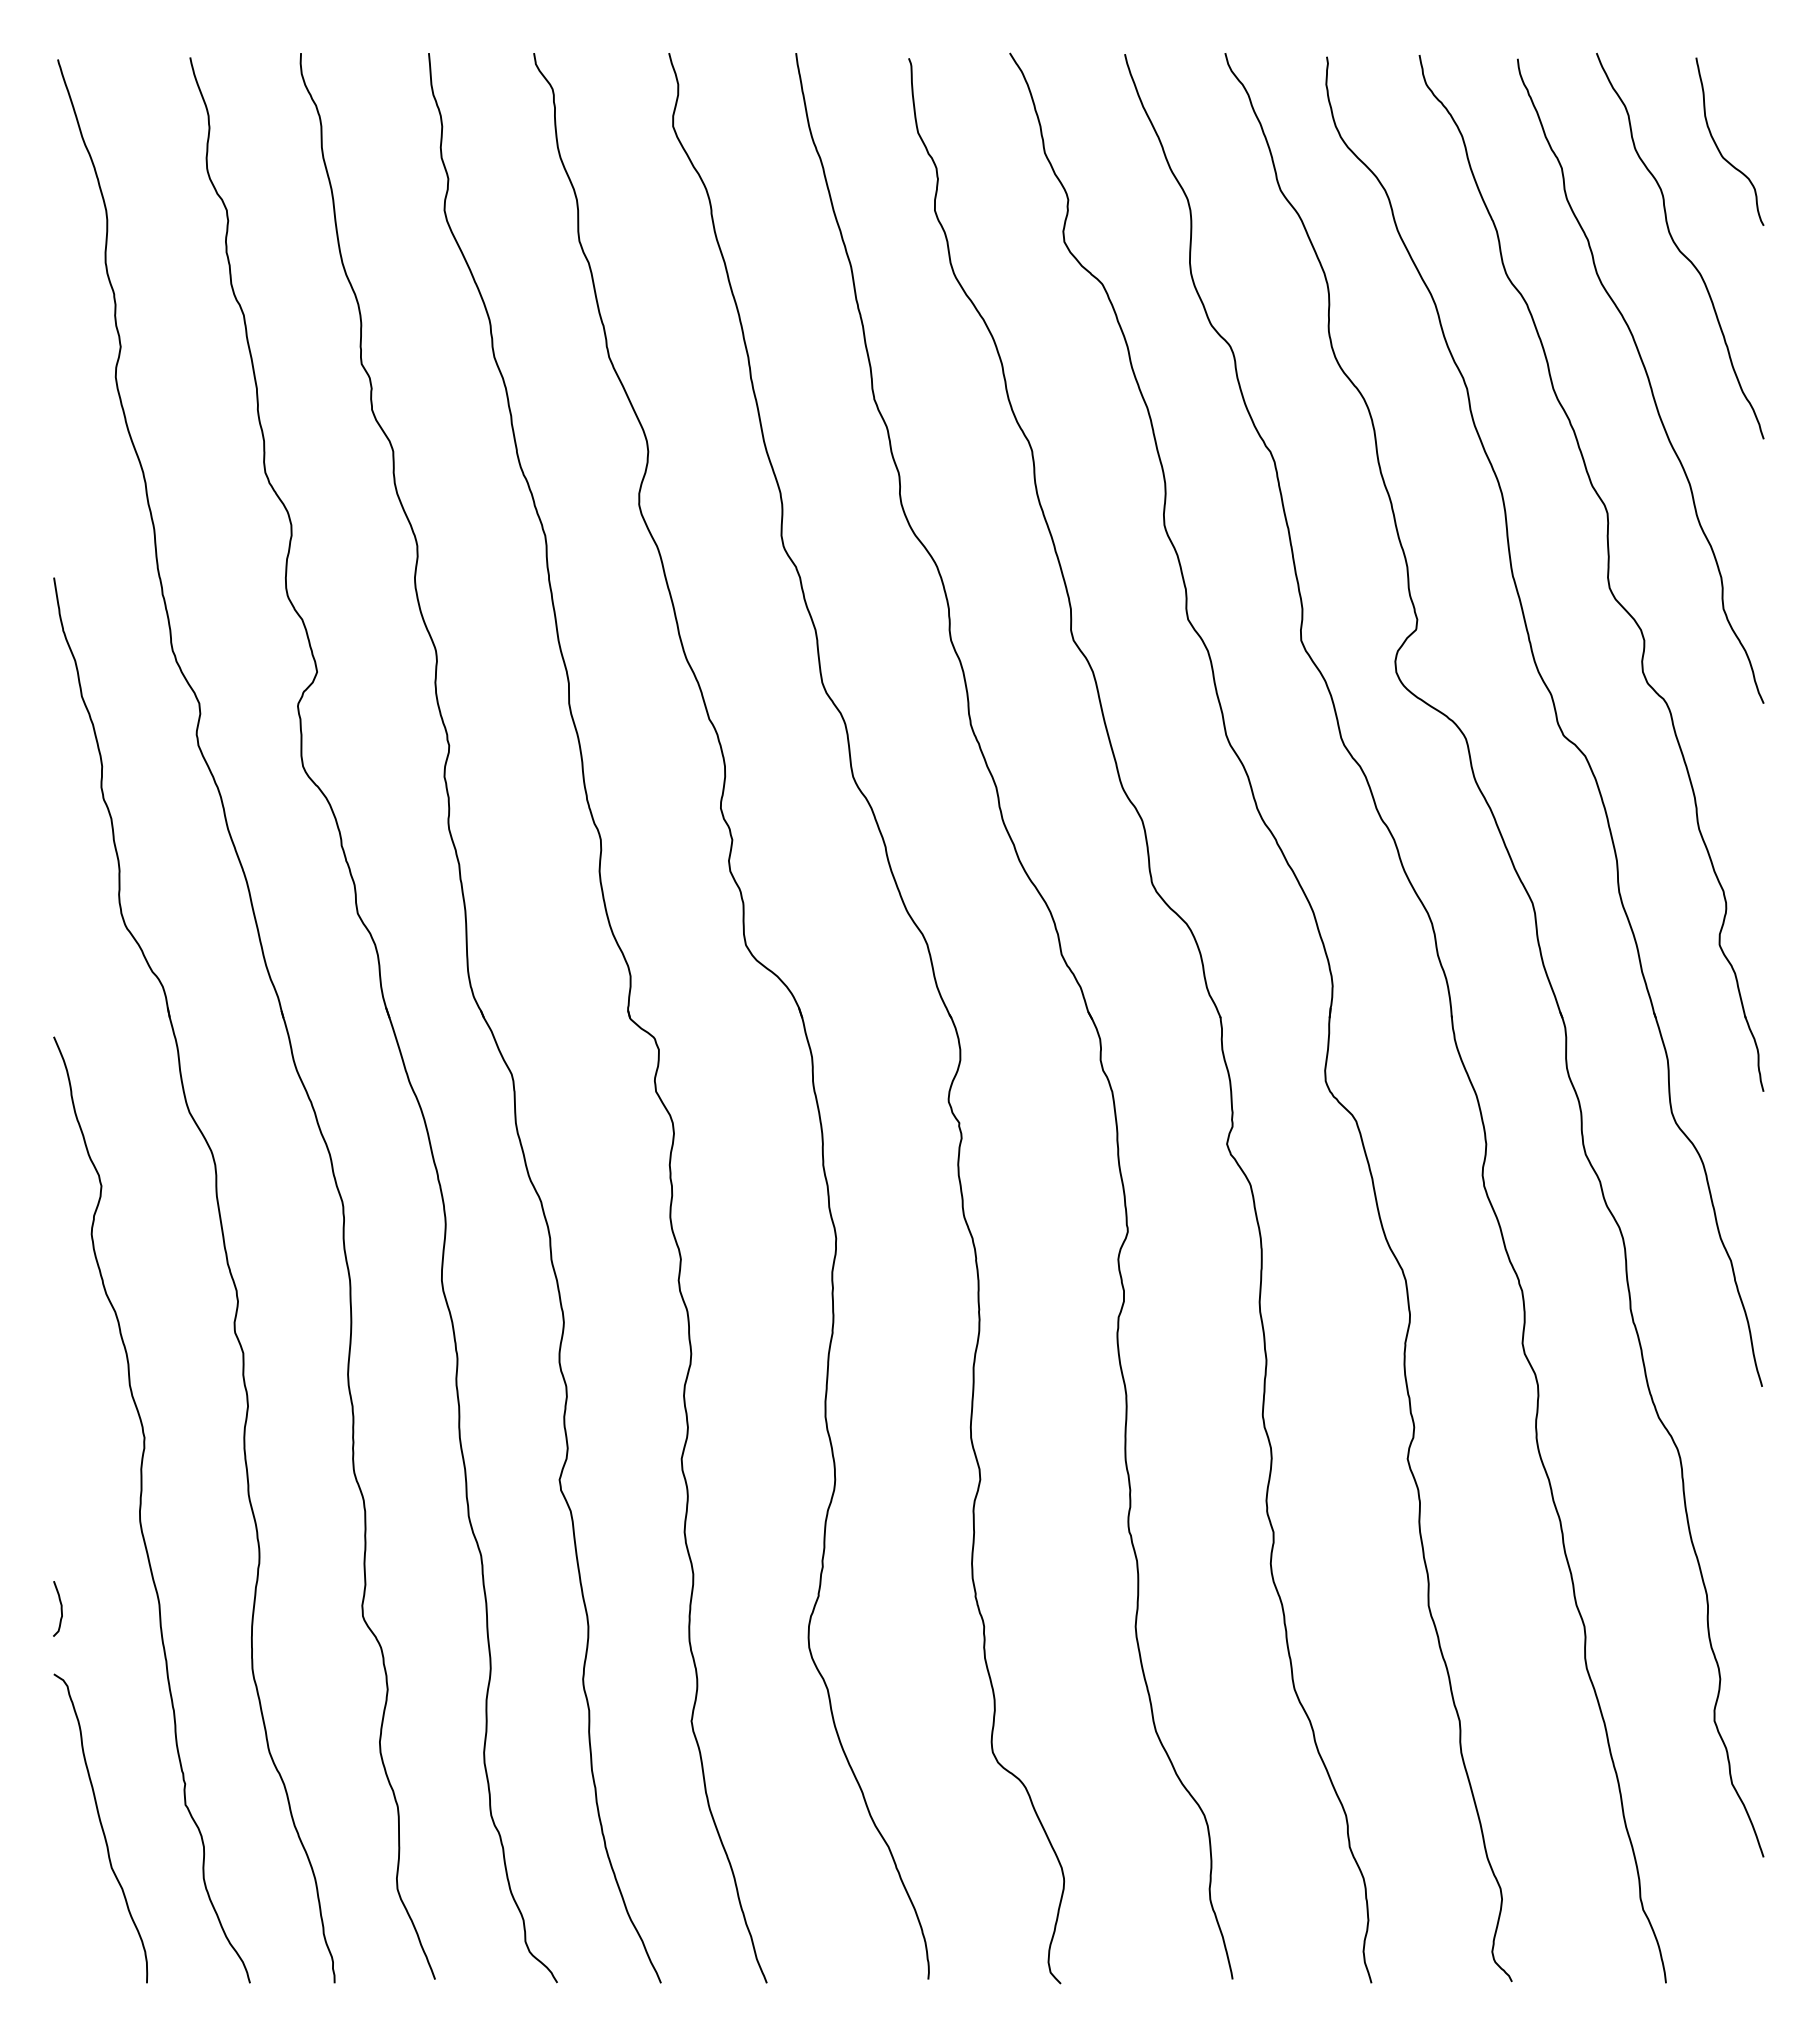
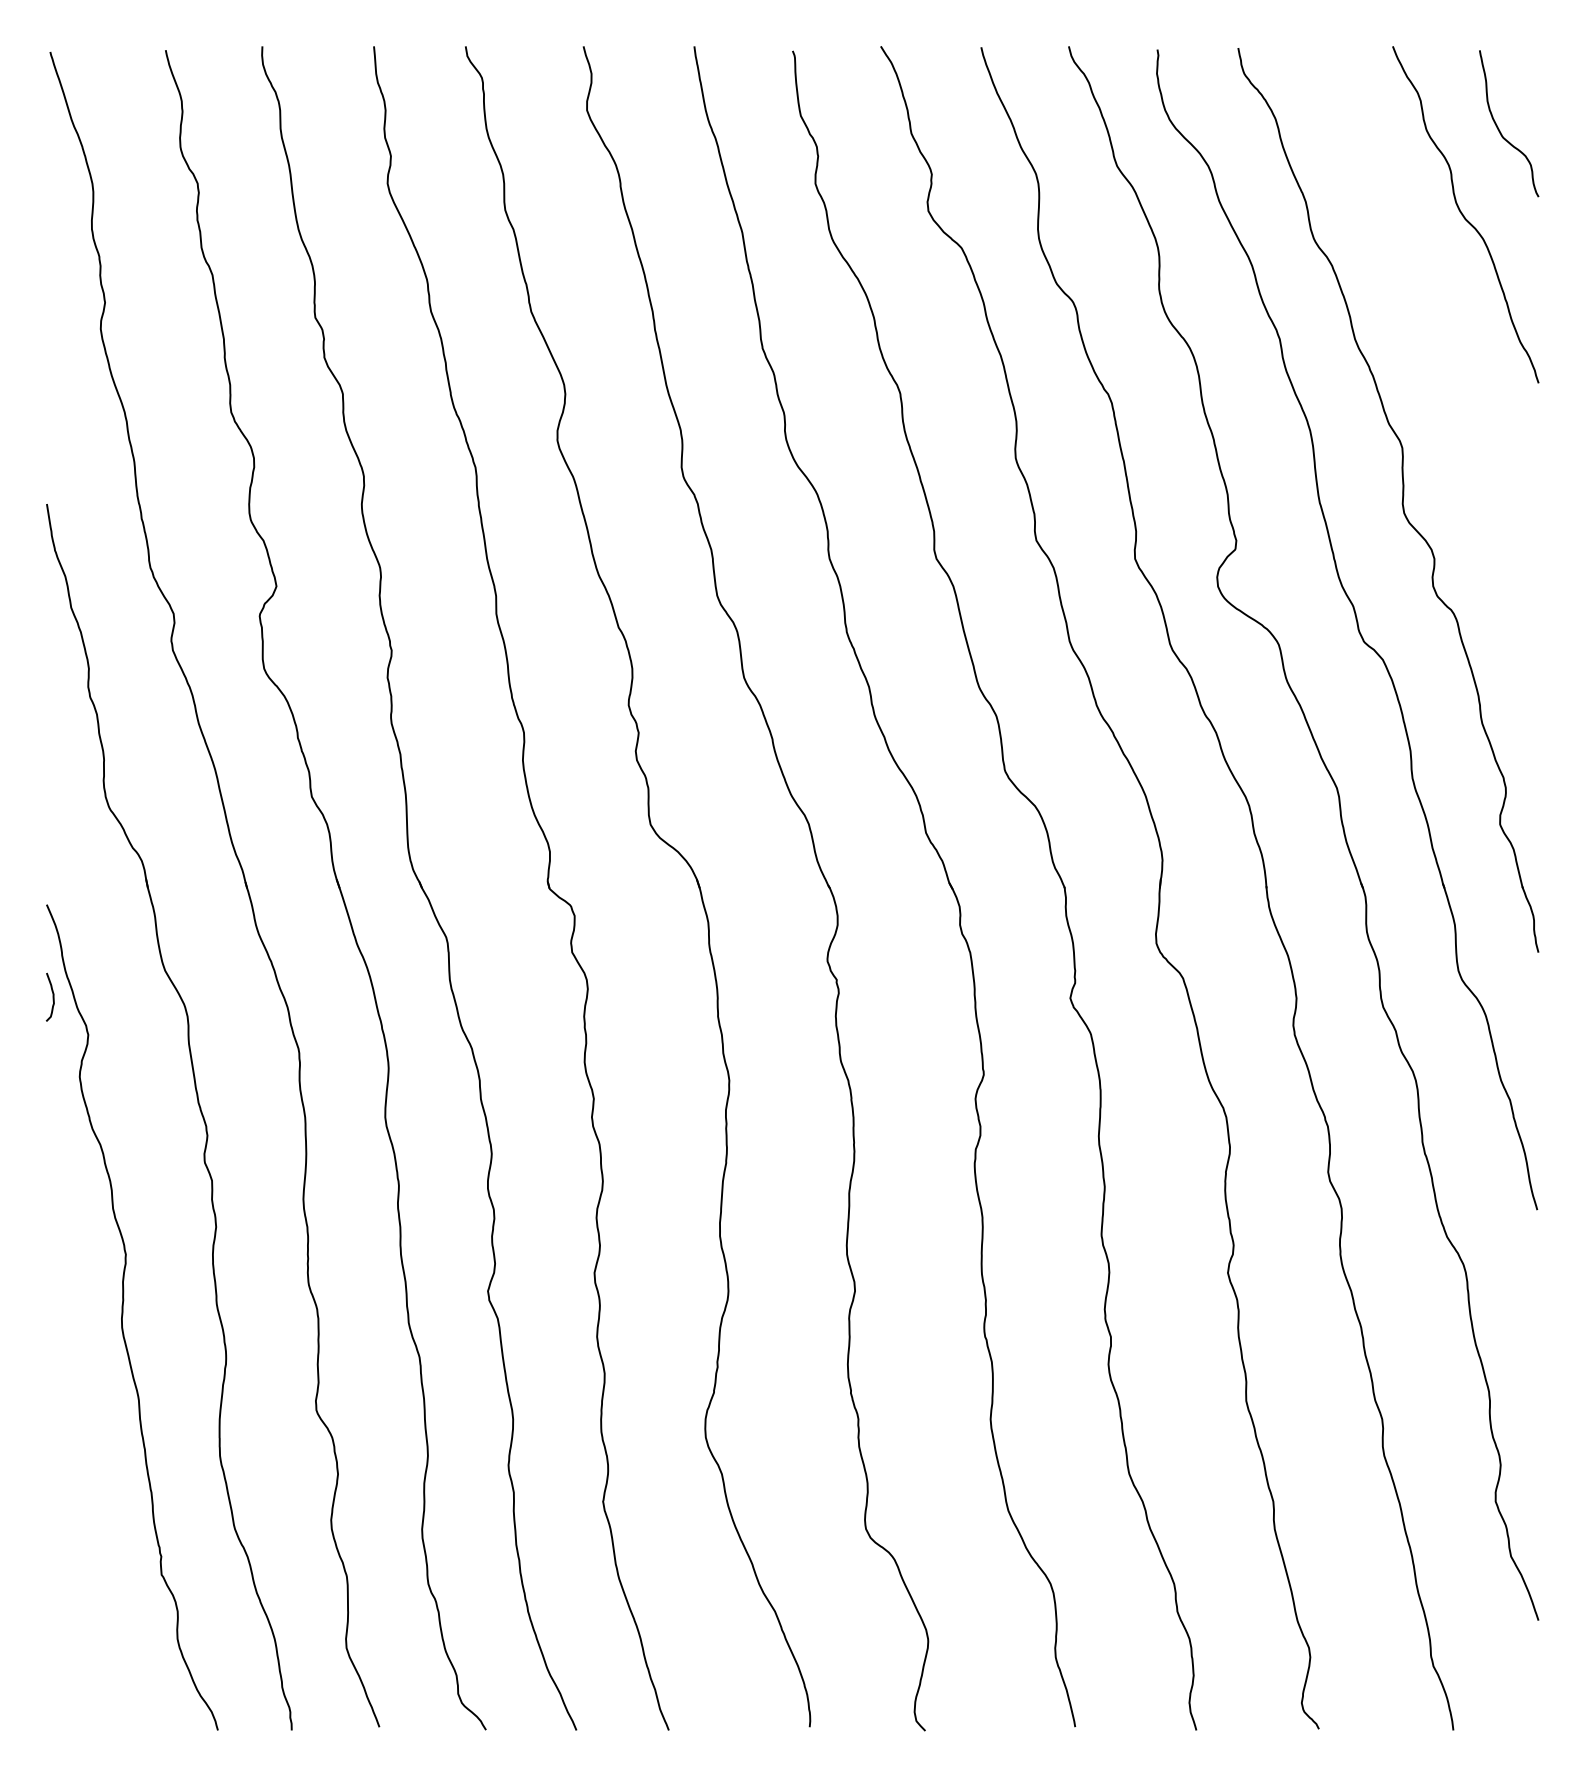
curve: (1647, 379) -> (1437, 331), removed
curve: (60, 1608) -> (52, 996), moved
curve: (101, 1828) -> (88, 1595), removed

